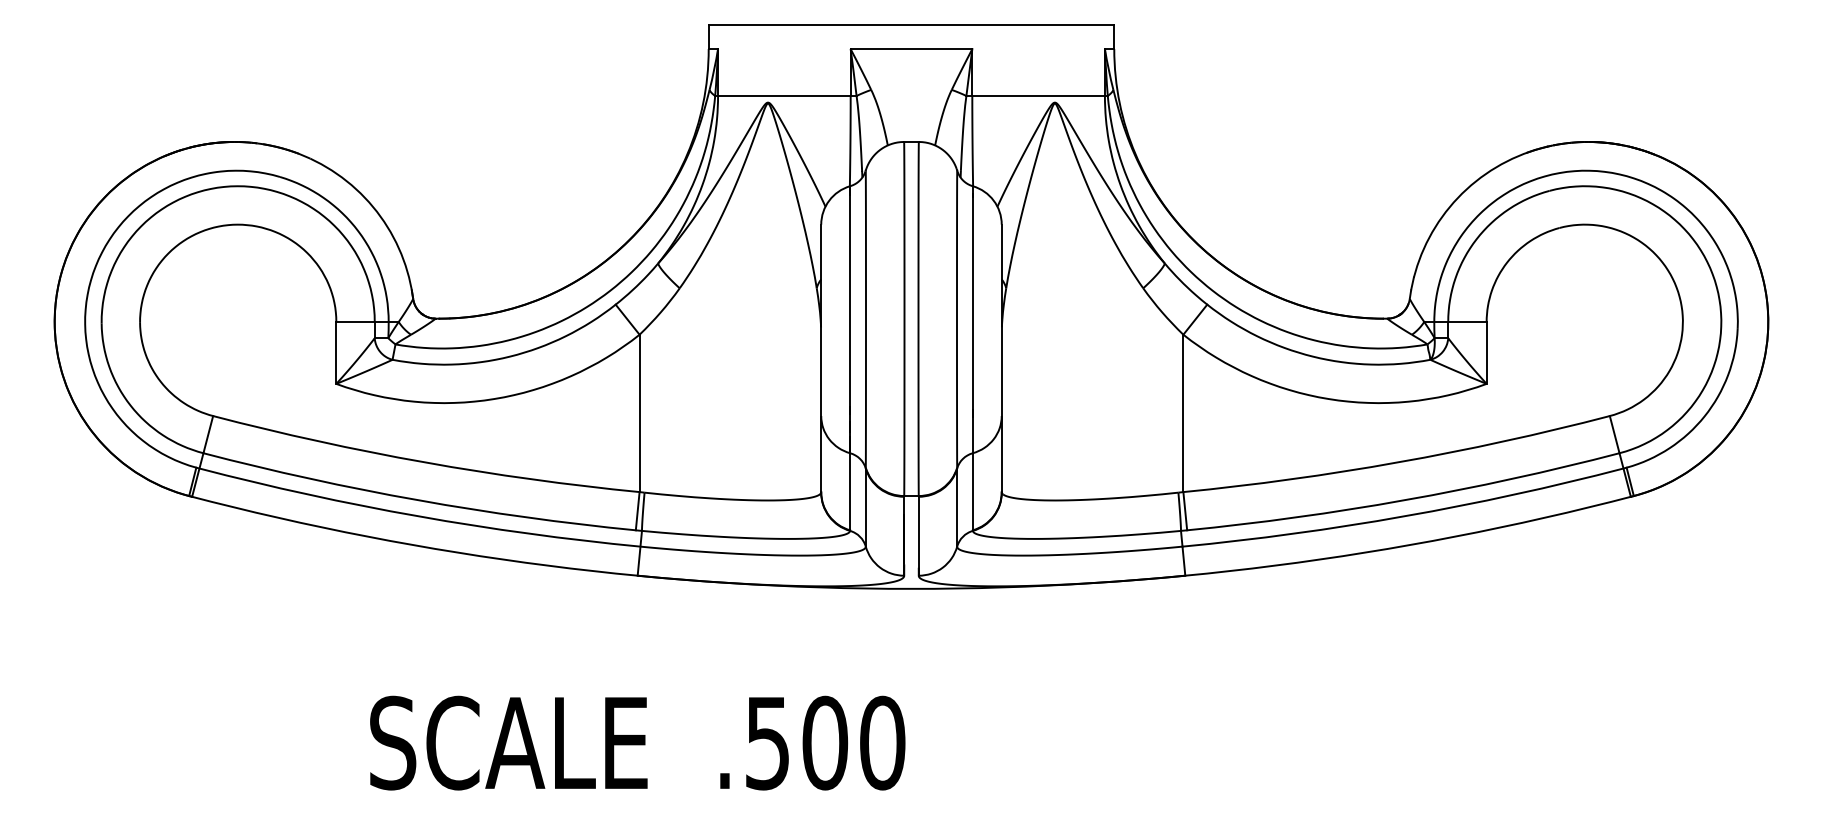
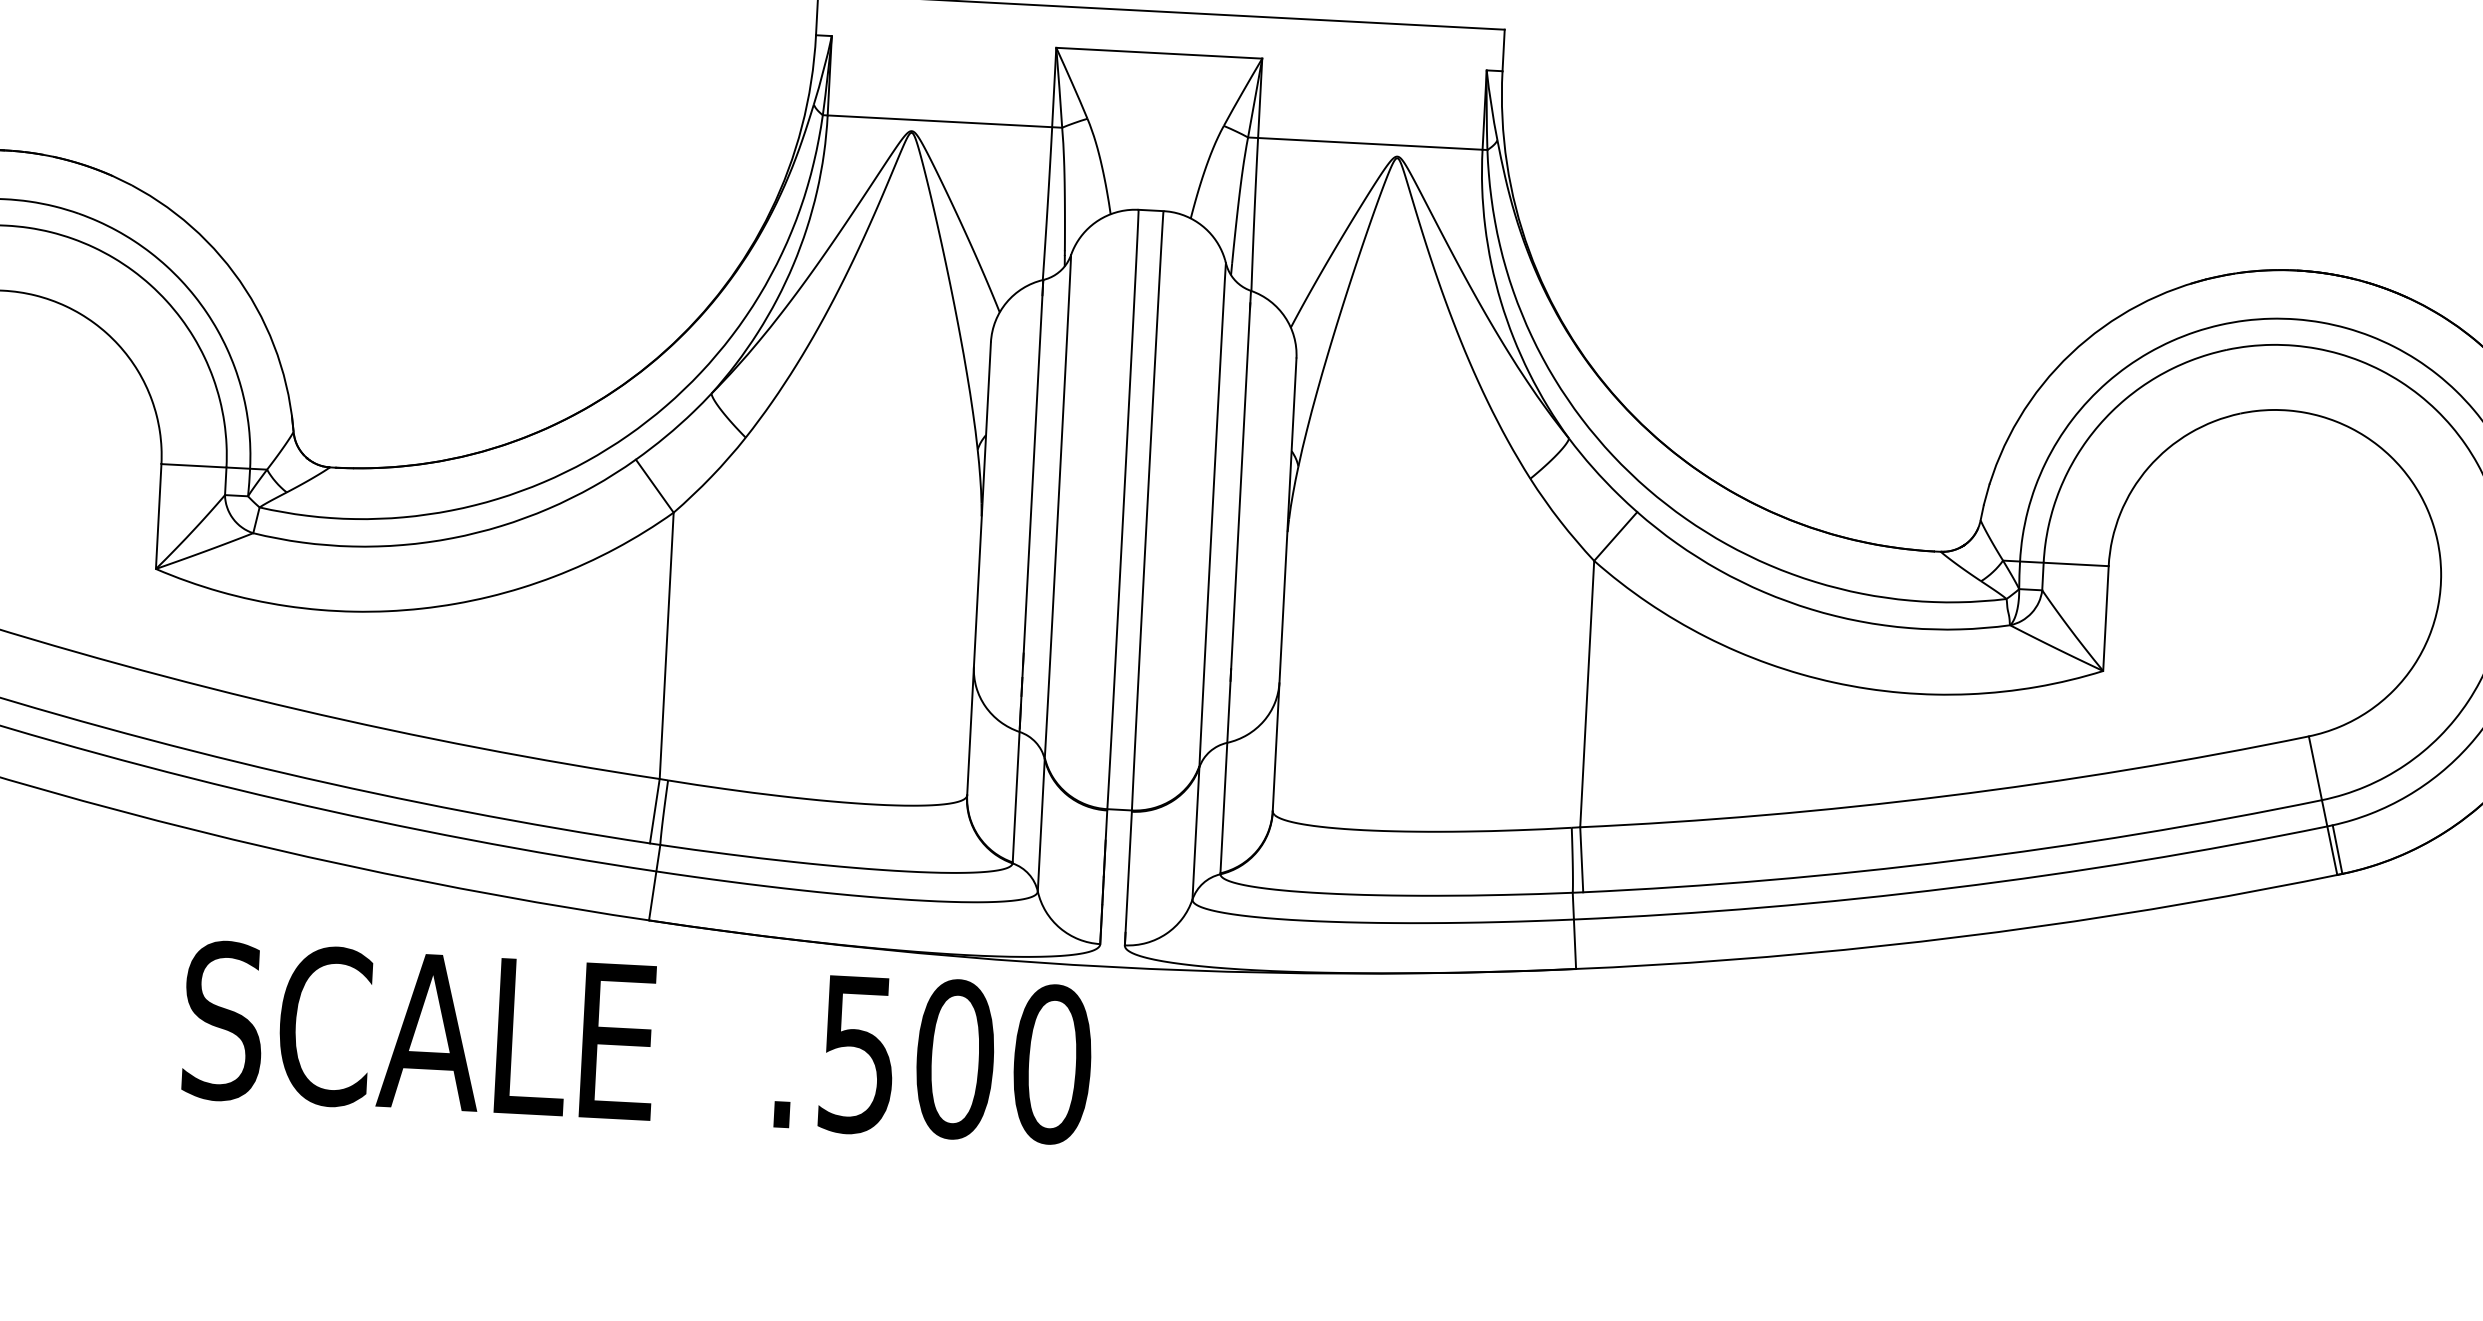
text: (637, 742) -> (637, 1041), moved

